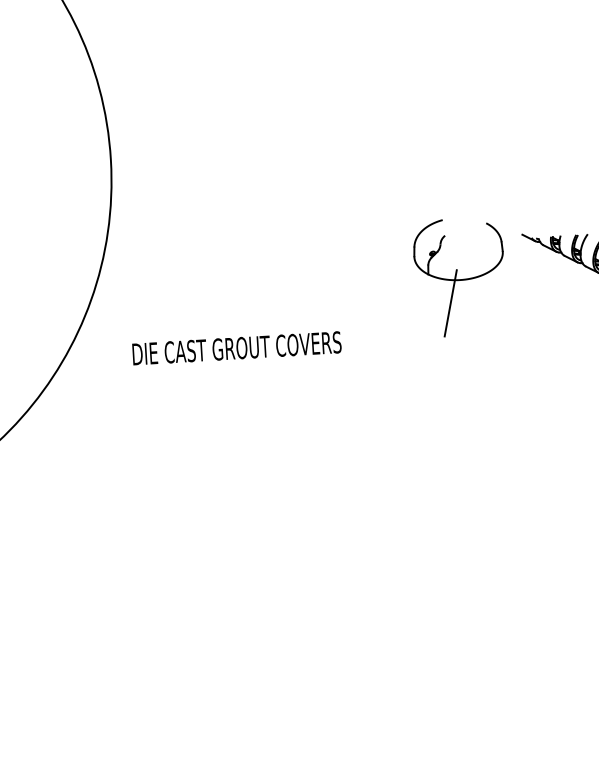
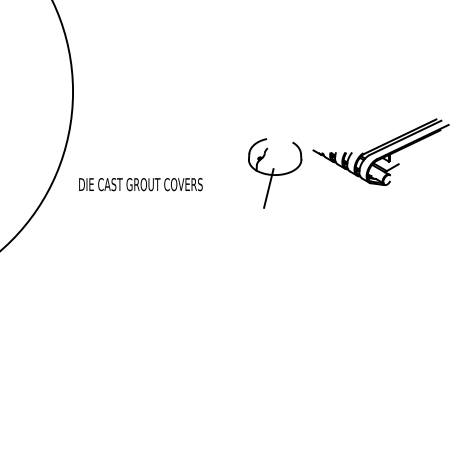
text: (236, 348) -> (140, 184), moved

